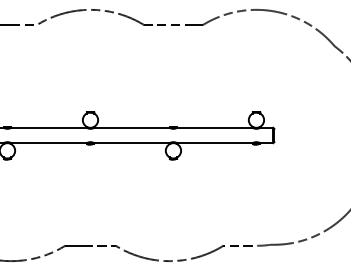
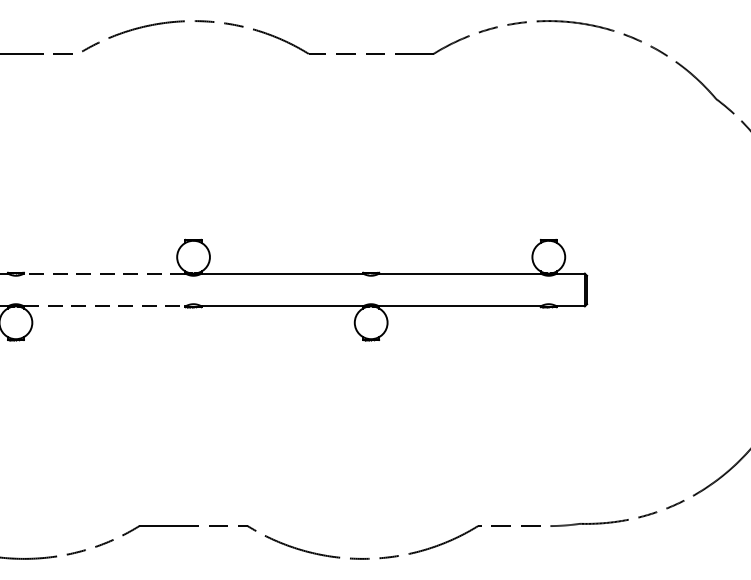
line: (49, 127) -> (105, 272), solid -> dashed
line: (49, 143) -> (105, 307), solid -> dashed

